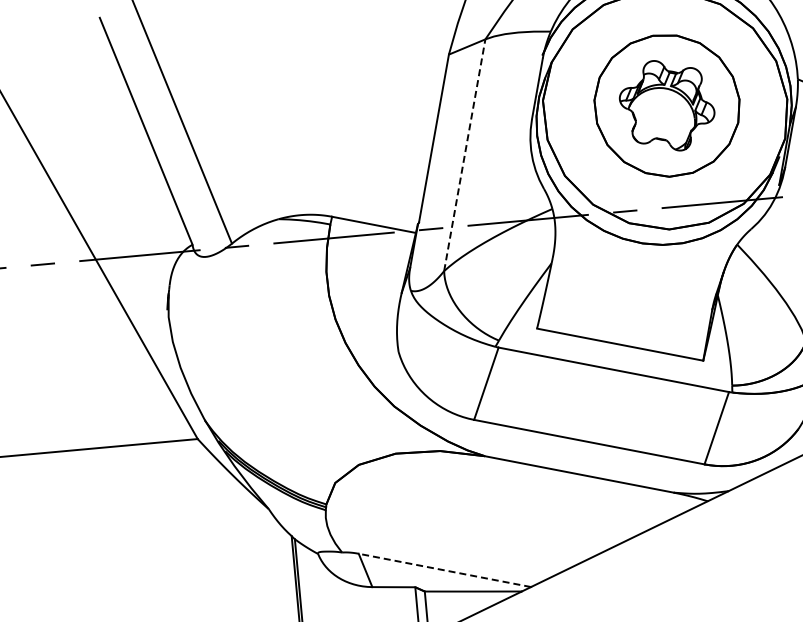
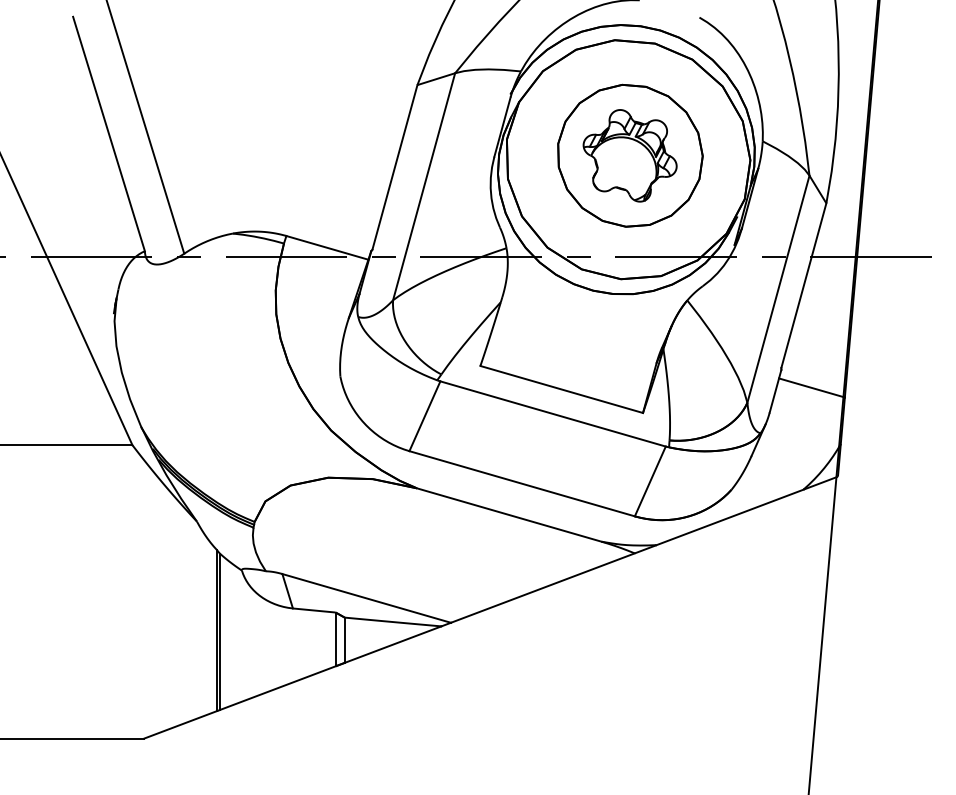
line: (465, 154) -> (424, 186), dashed -> solid
line: (444, 570) -> (366, 598), dashed -> solid

